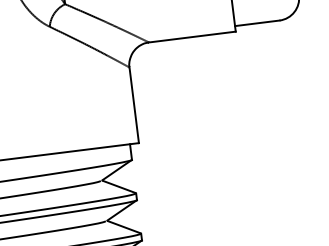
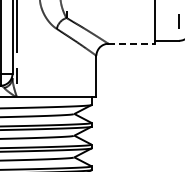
line: (193, 36) -> (132, 43), solid -> dashed

